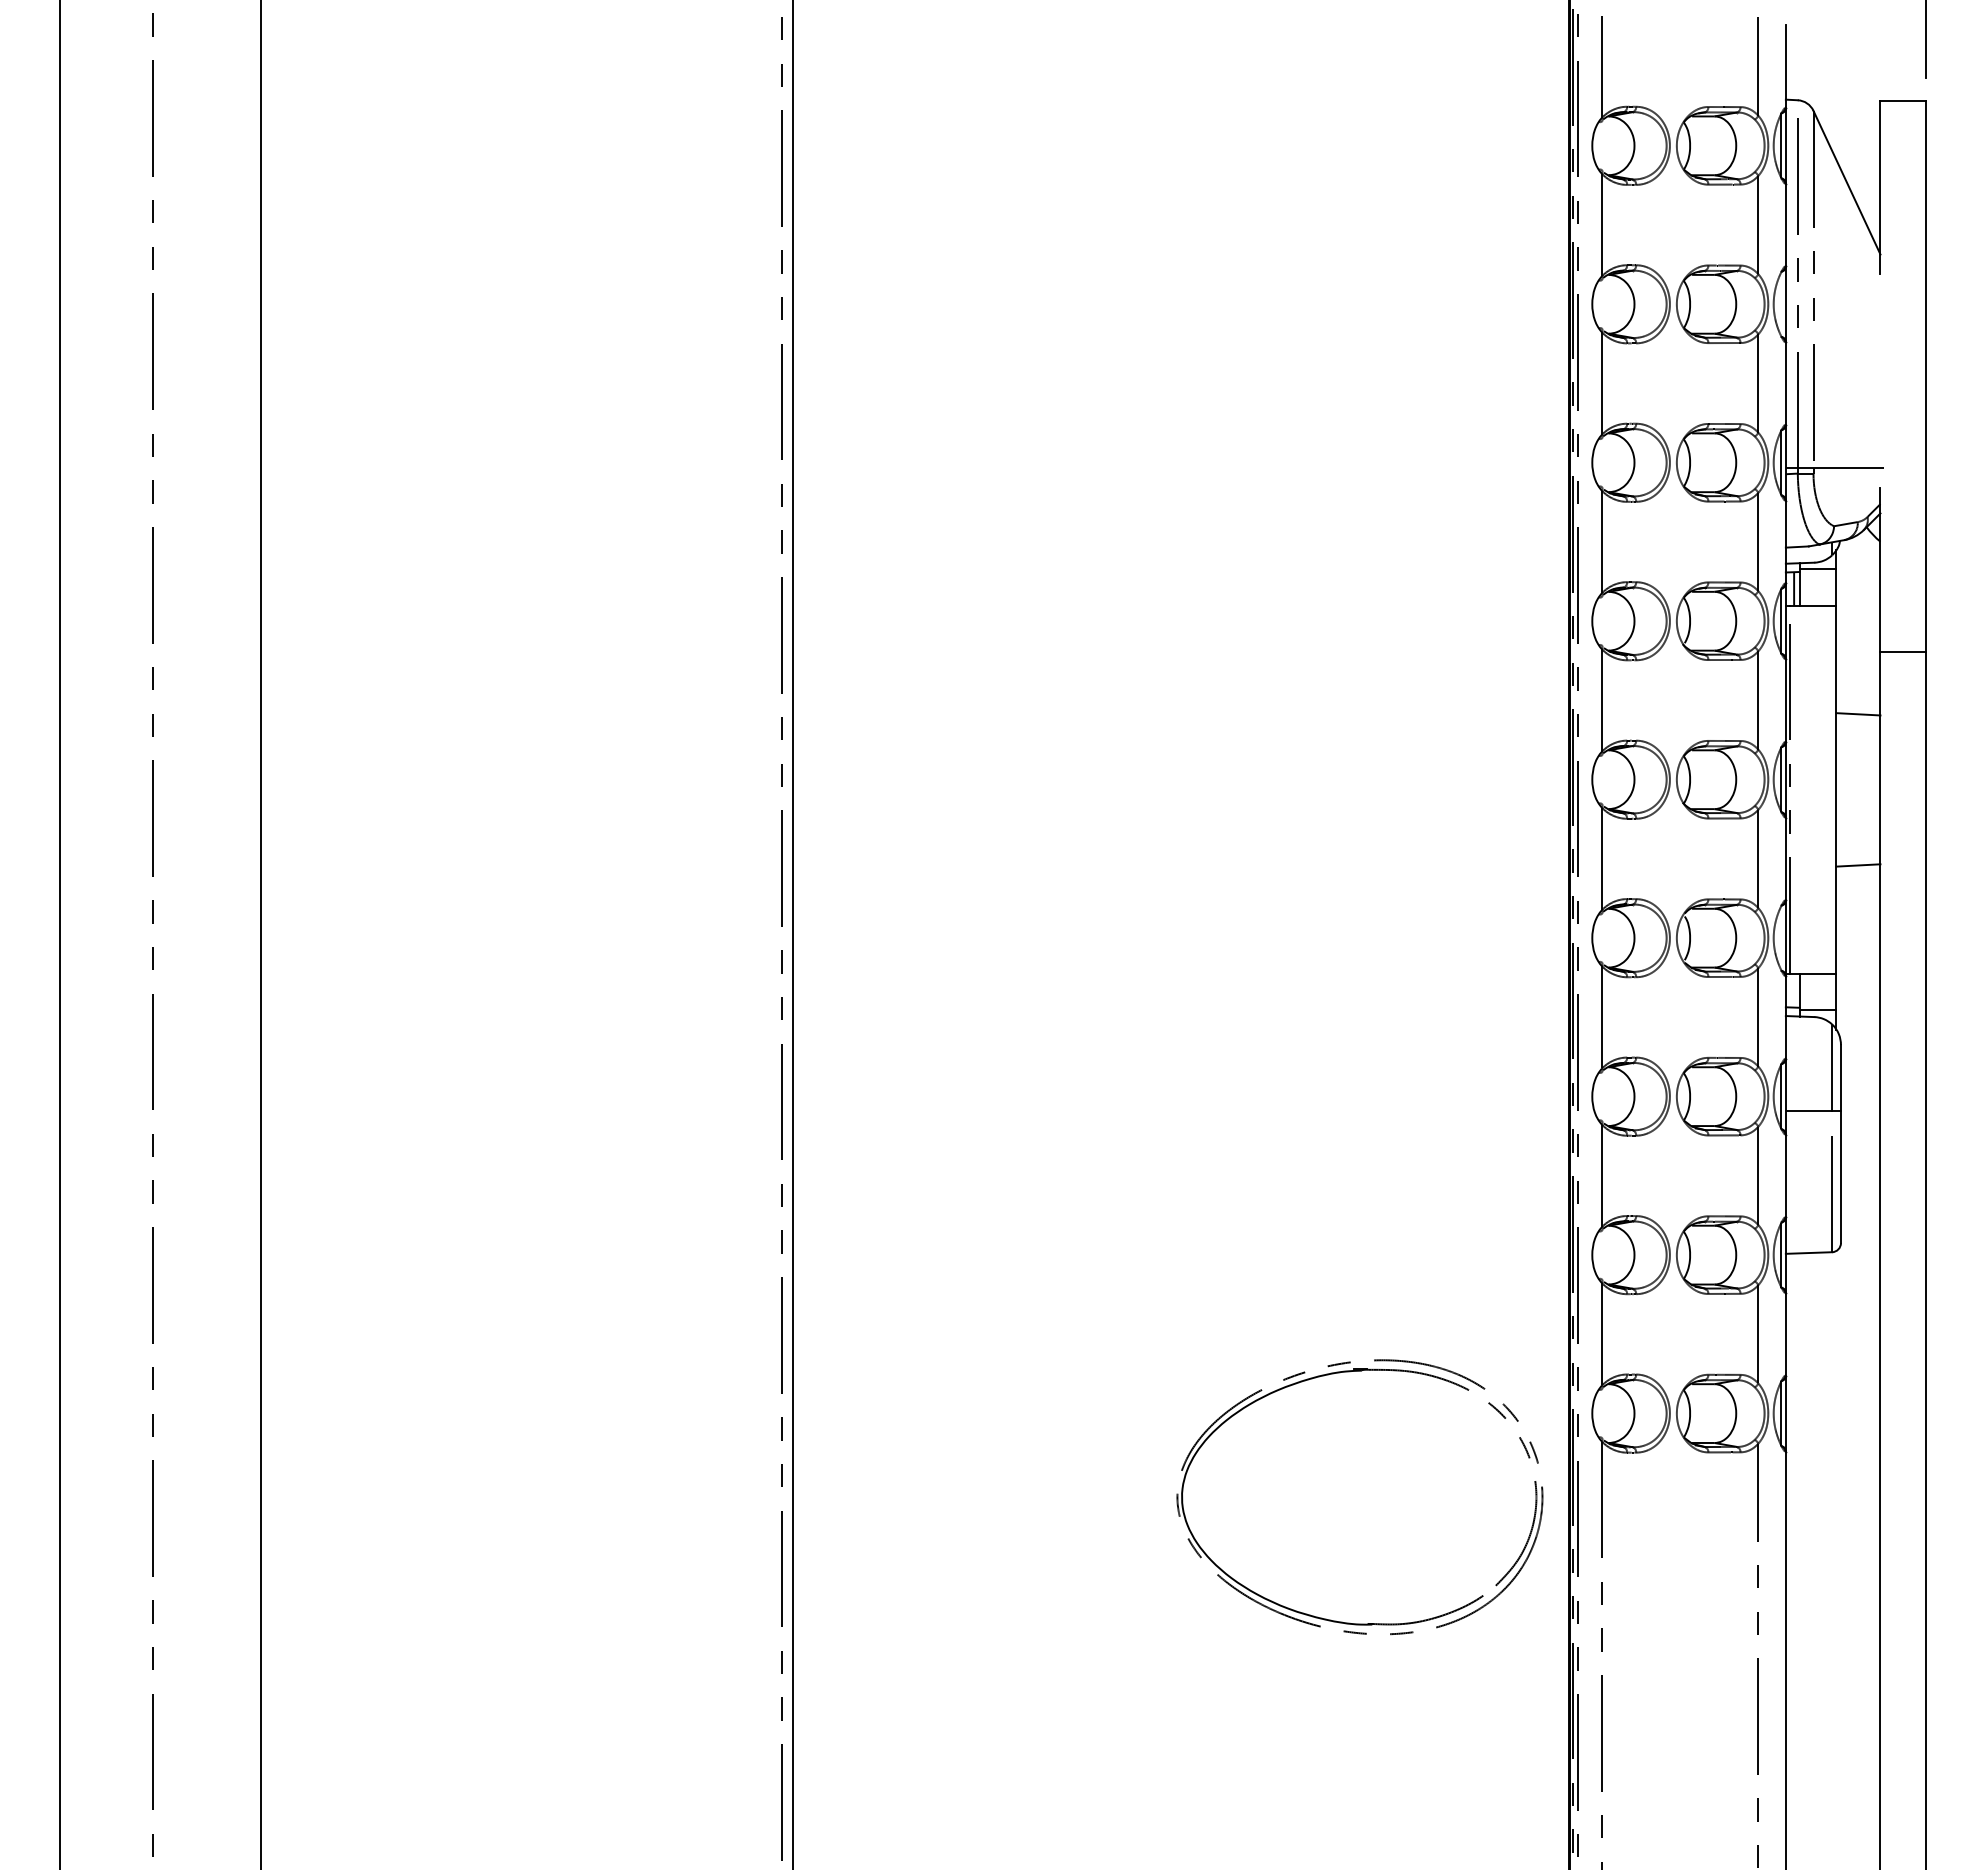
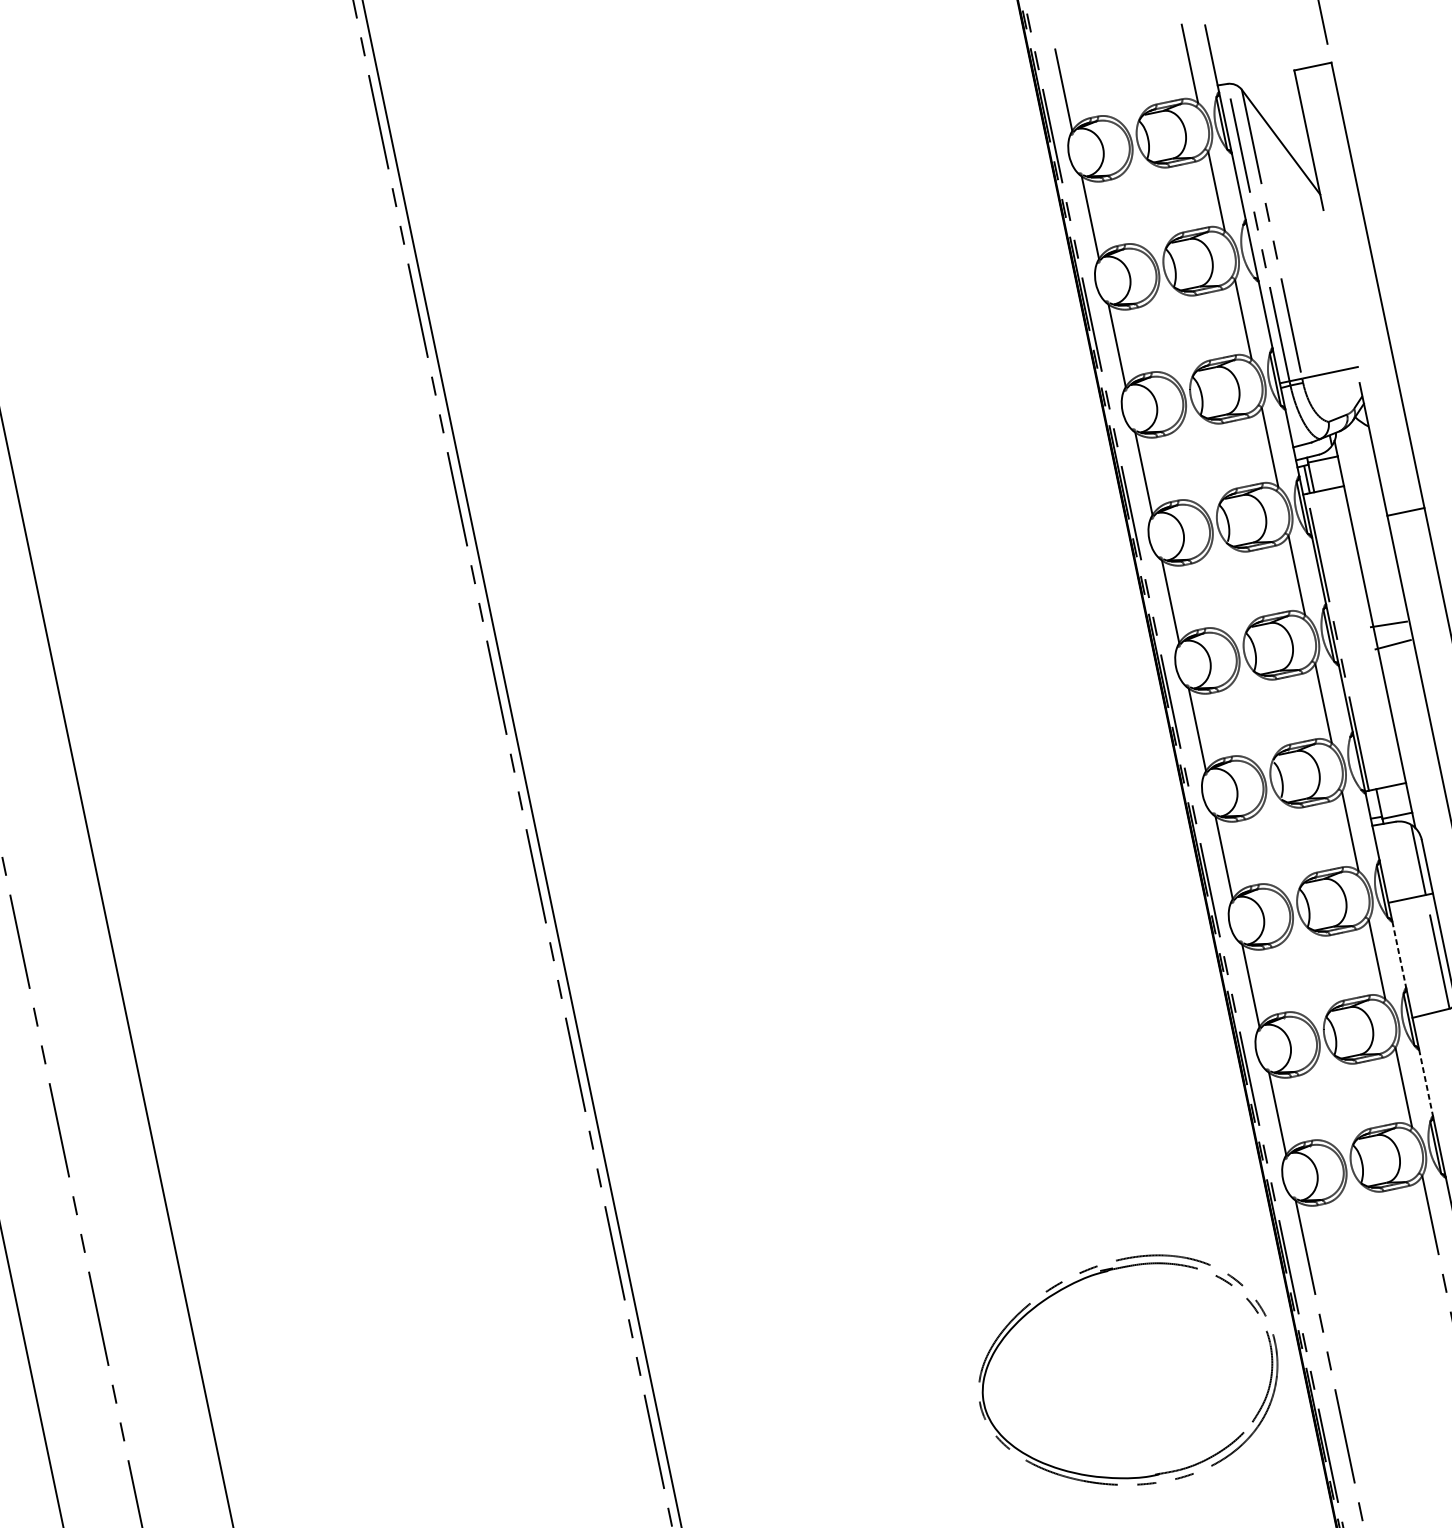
line: (1858, 714) -> (1389, 624), moved
line: (1858, 865) -> (1393, 644), moved
line: (1785, 1176) -> (1399, 955), solid -> dashed
line: (1785, 1334) -> (1425, 1083), solid -> dashed
part: (1336, 1620) -> (1129, 1477), moved

